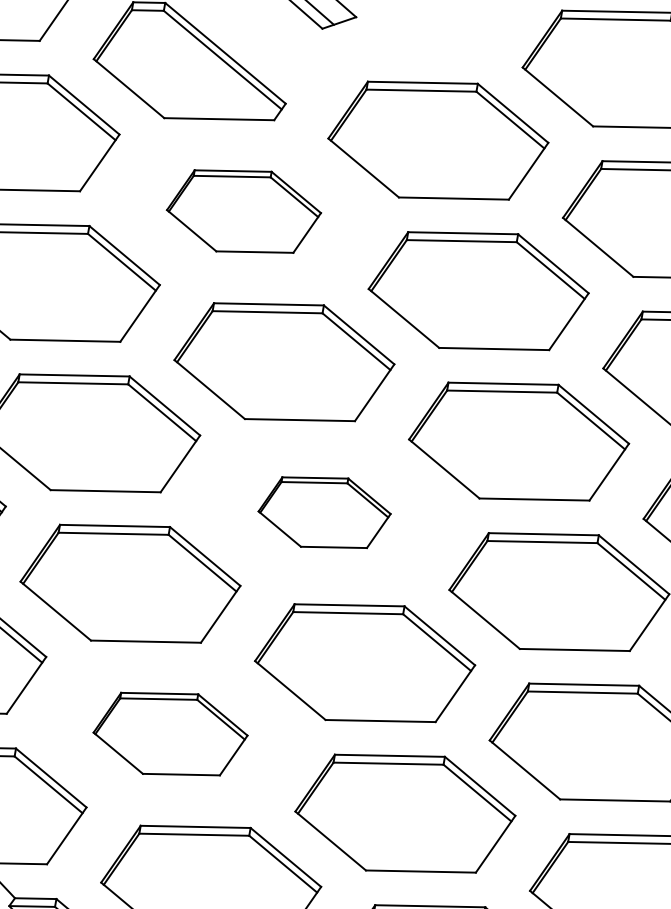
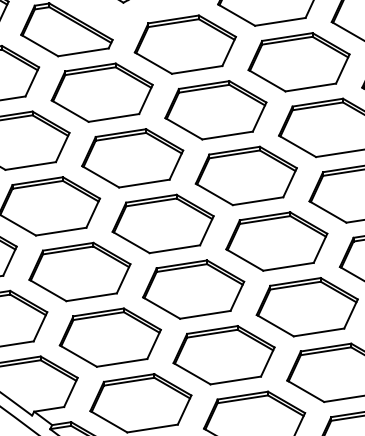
part: (242, 211) -> (101, 92), size x1.43
part: (323, 511) -> (162, 223), size x1.67
part: (168, 733) -> (109, 337), size x1.43

